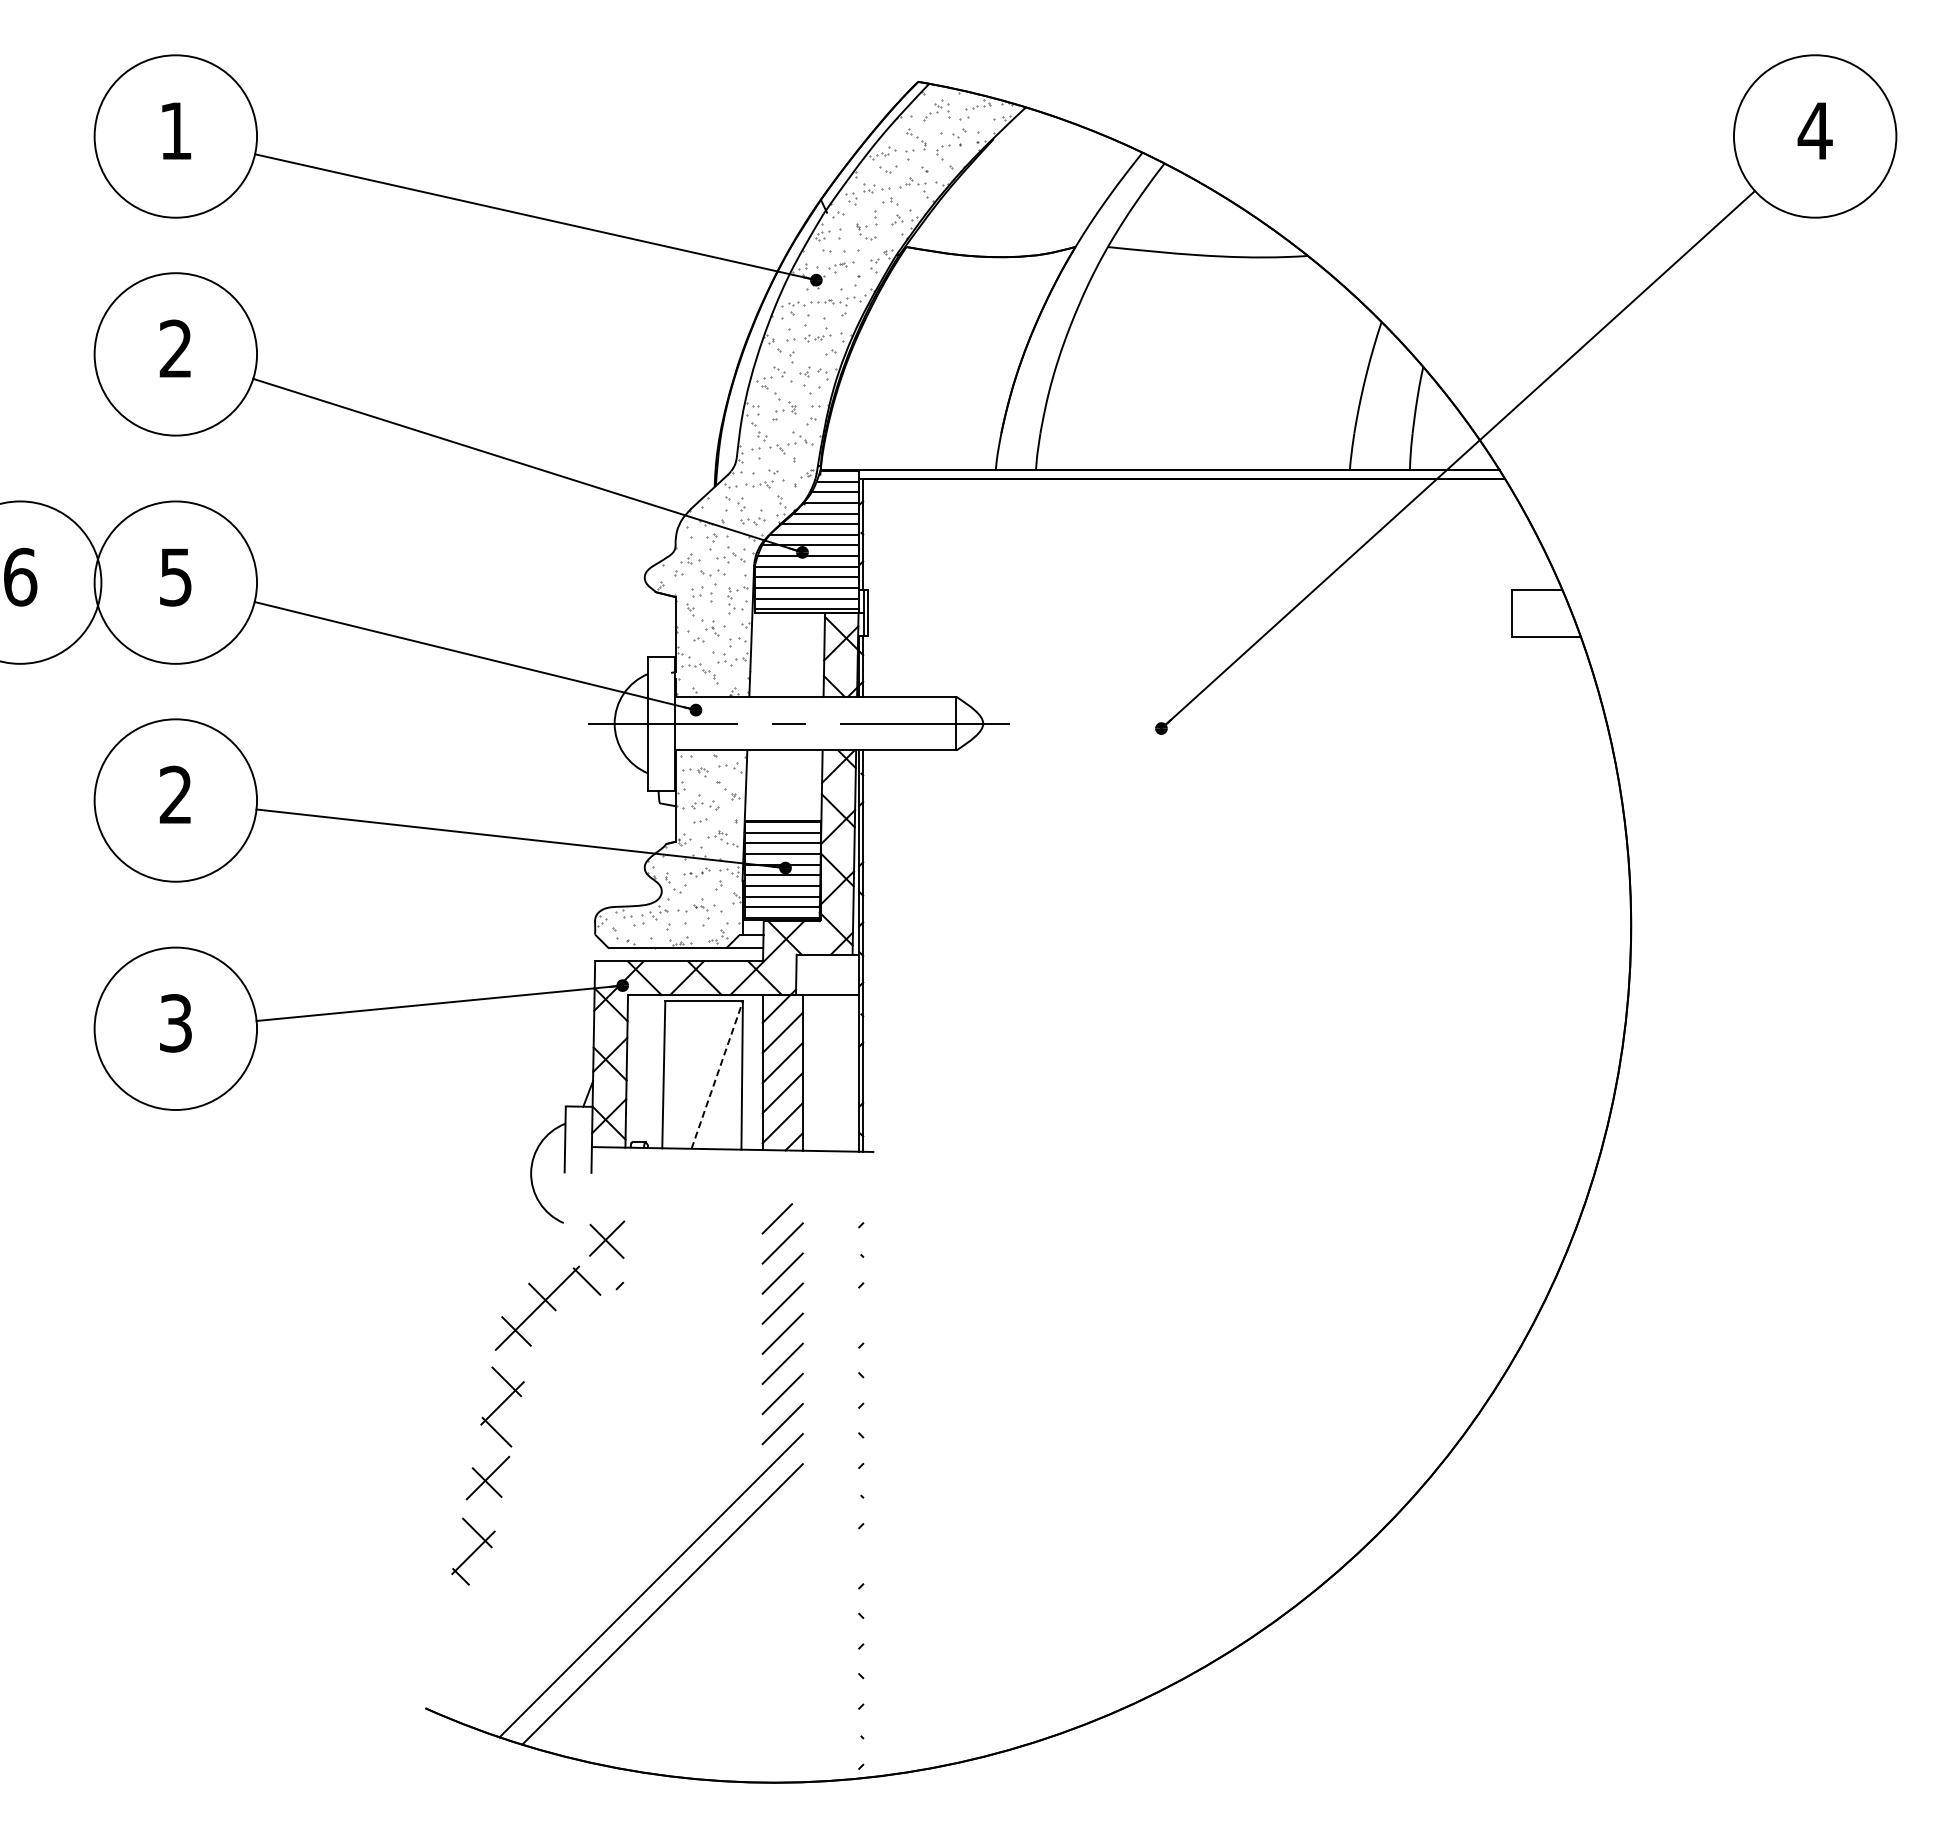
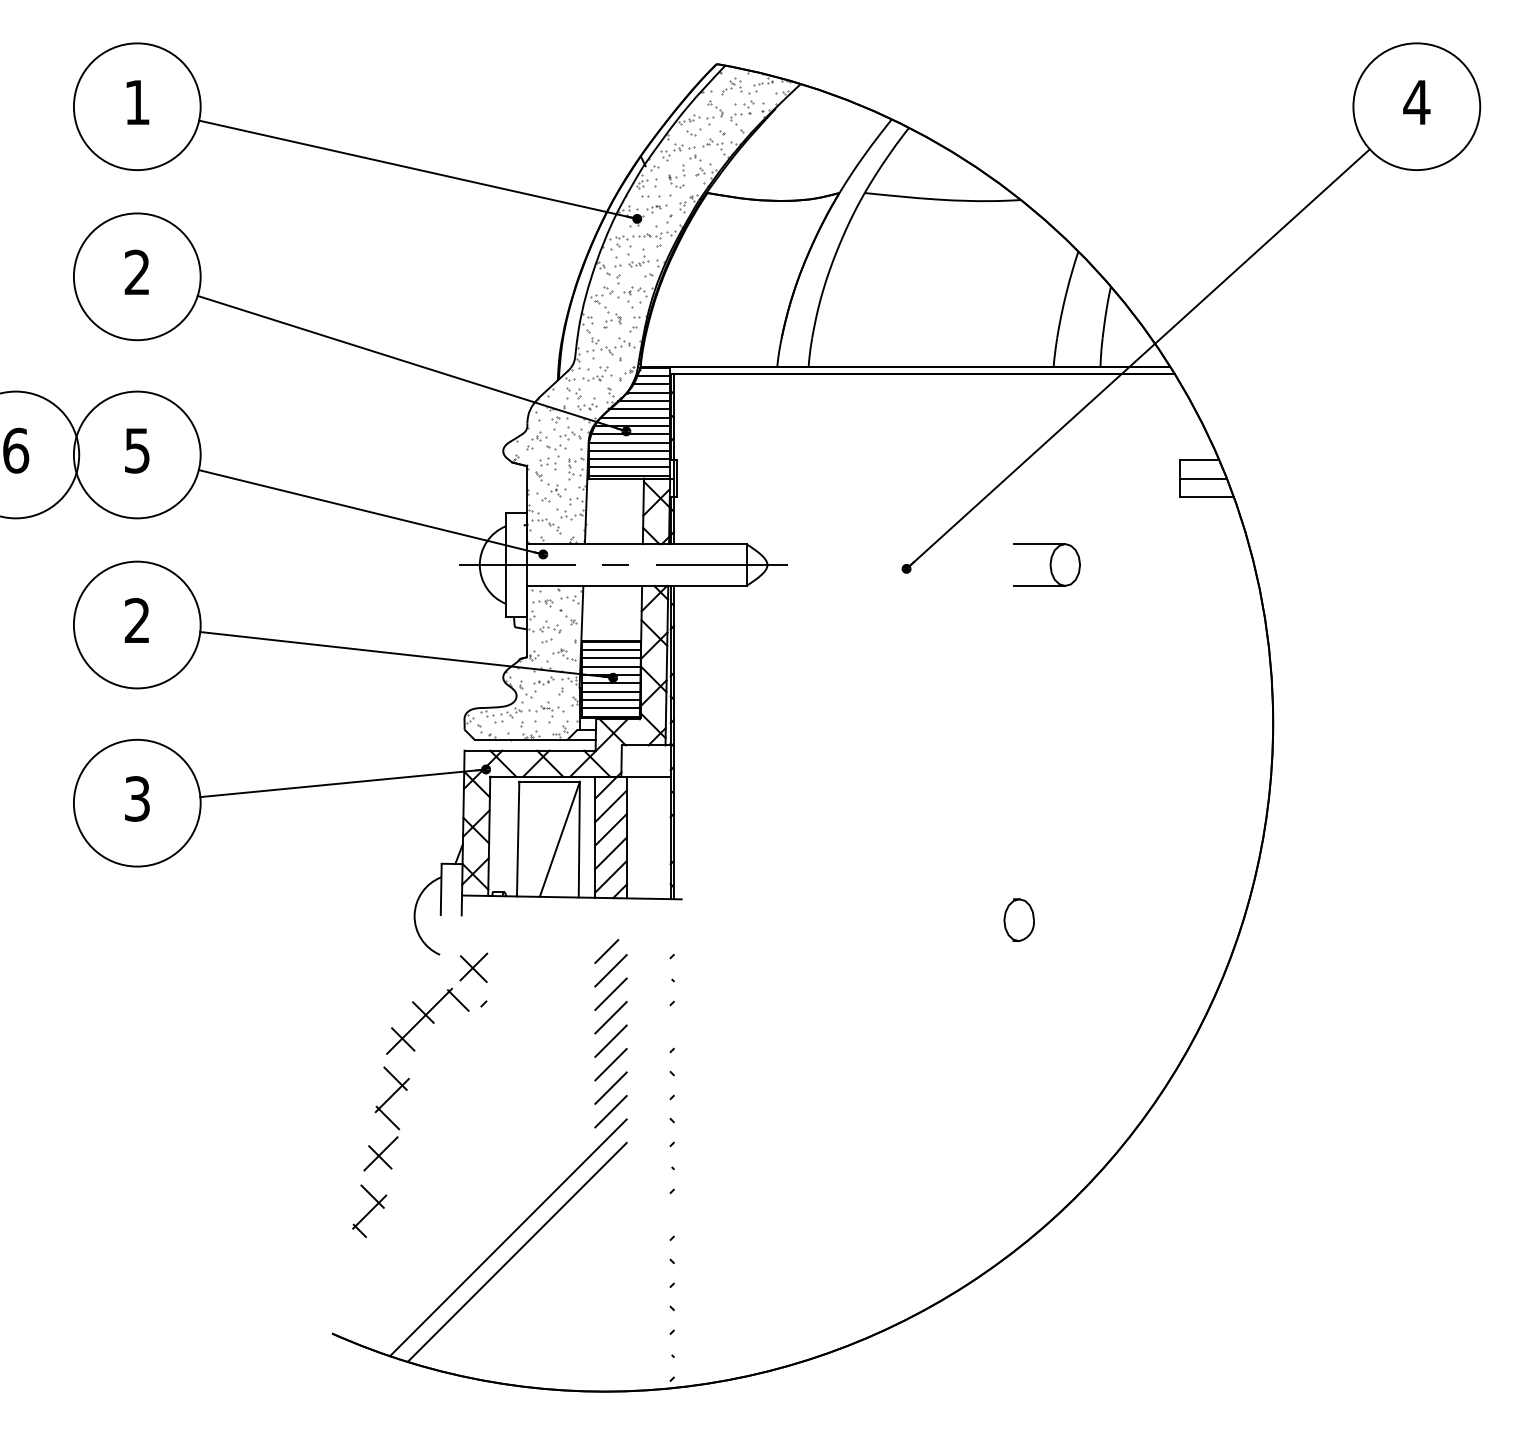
line: (1541, 613) -> (1203, 479), added
part: (1341, 723) -> (1047, 564), added
line: (717, 1074) -> (560, 838), dashed -> solid
part: (1305, 1178) -> (1019, 920), added

